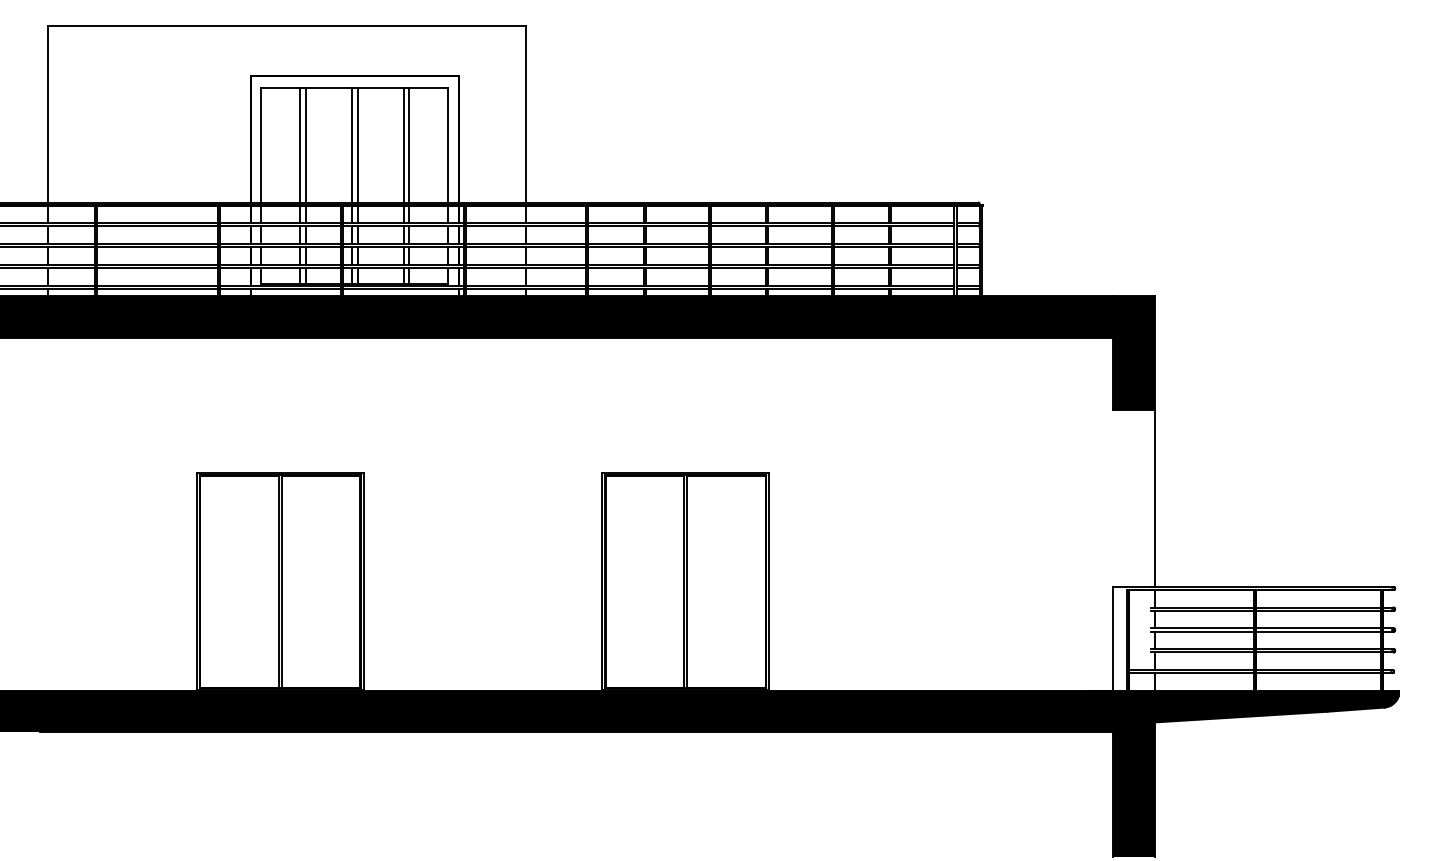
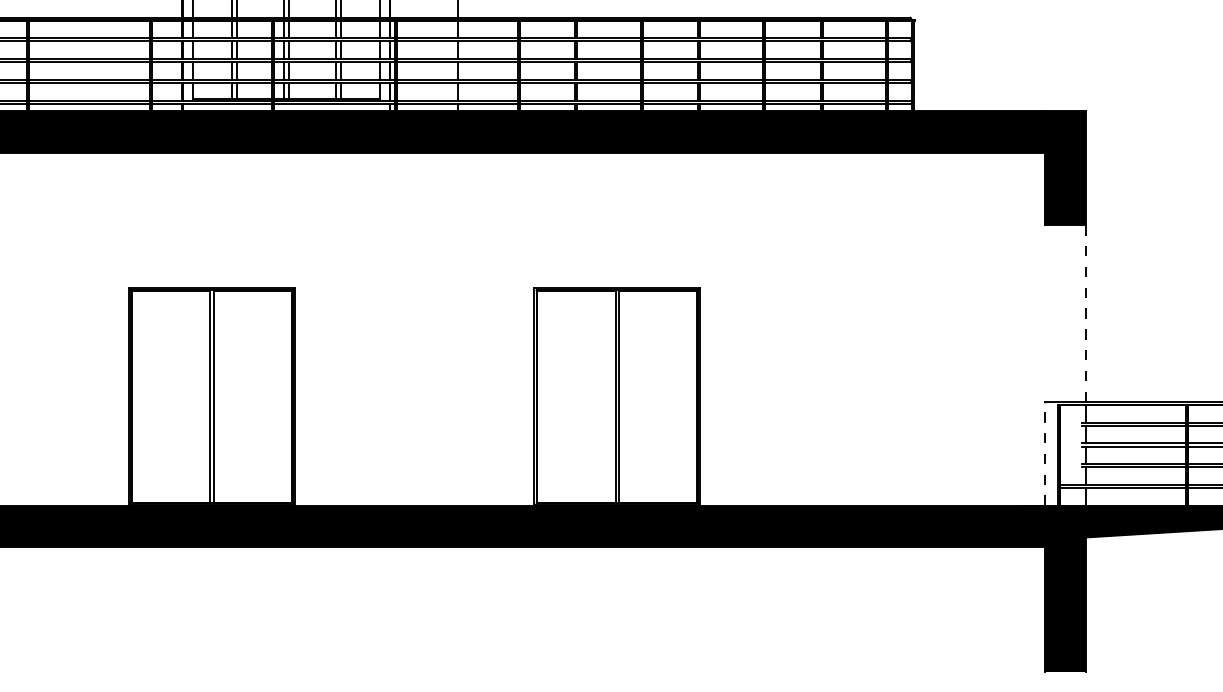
line: (1154, 499) -> (1086, 314), solid -> dashed
line: (1113, 638) -> (1045, 453), solid -> dashed

